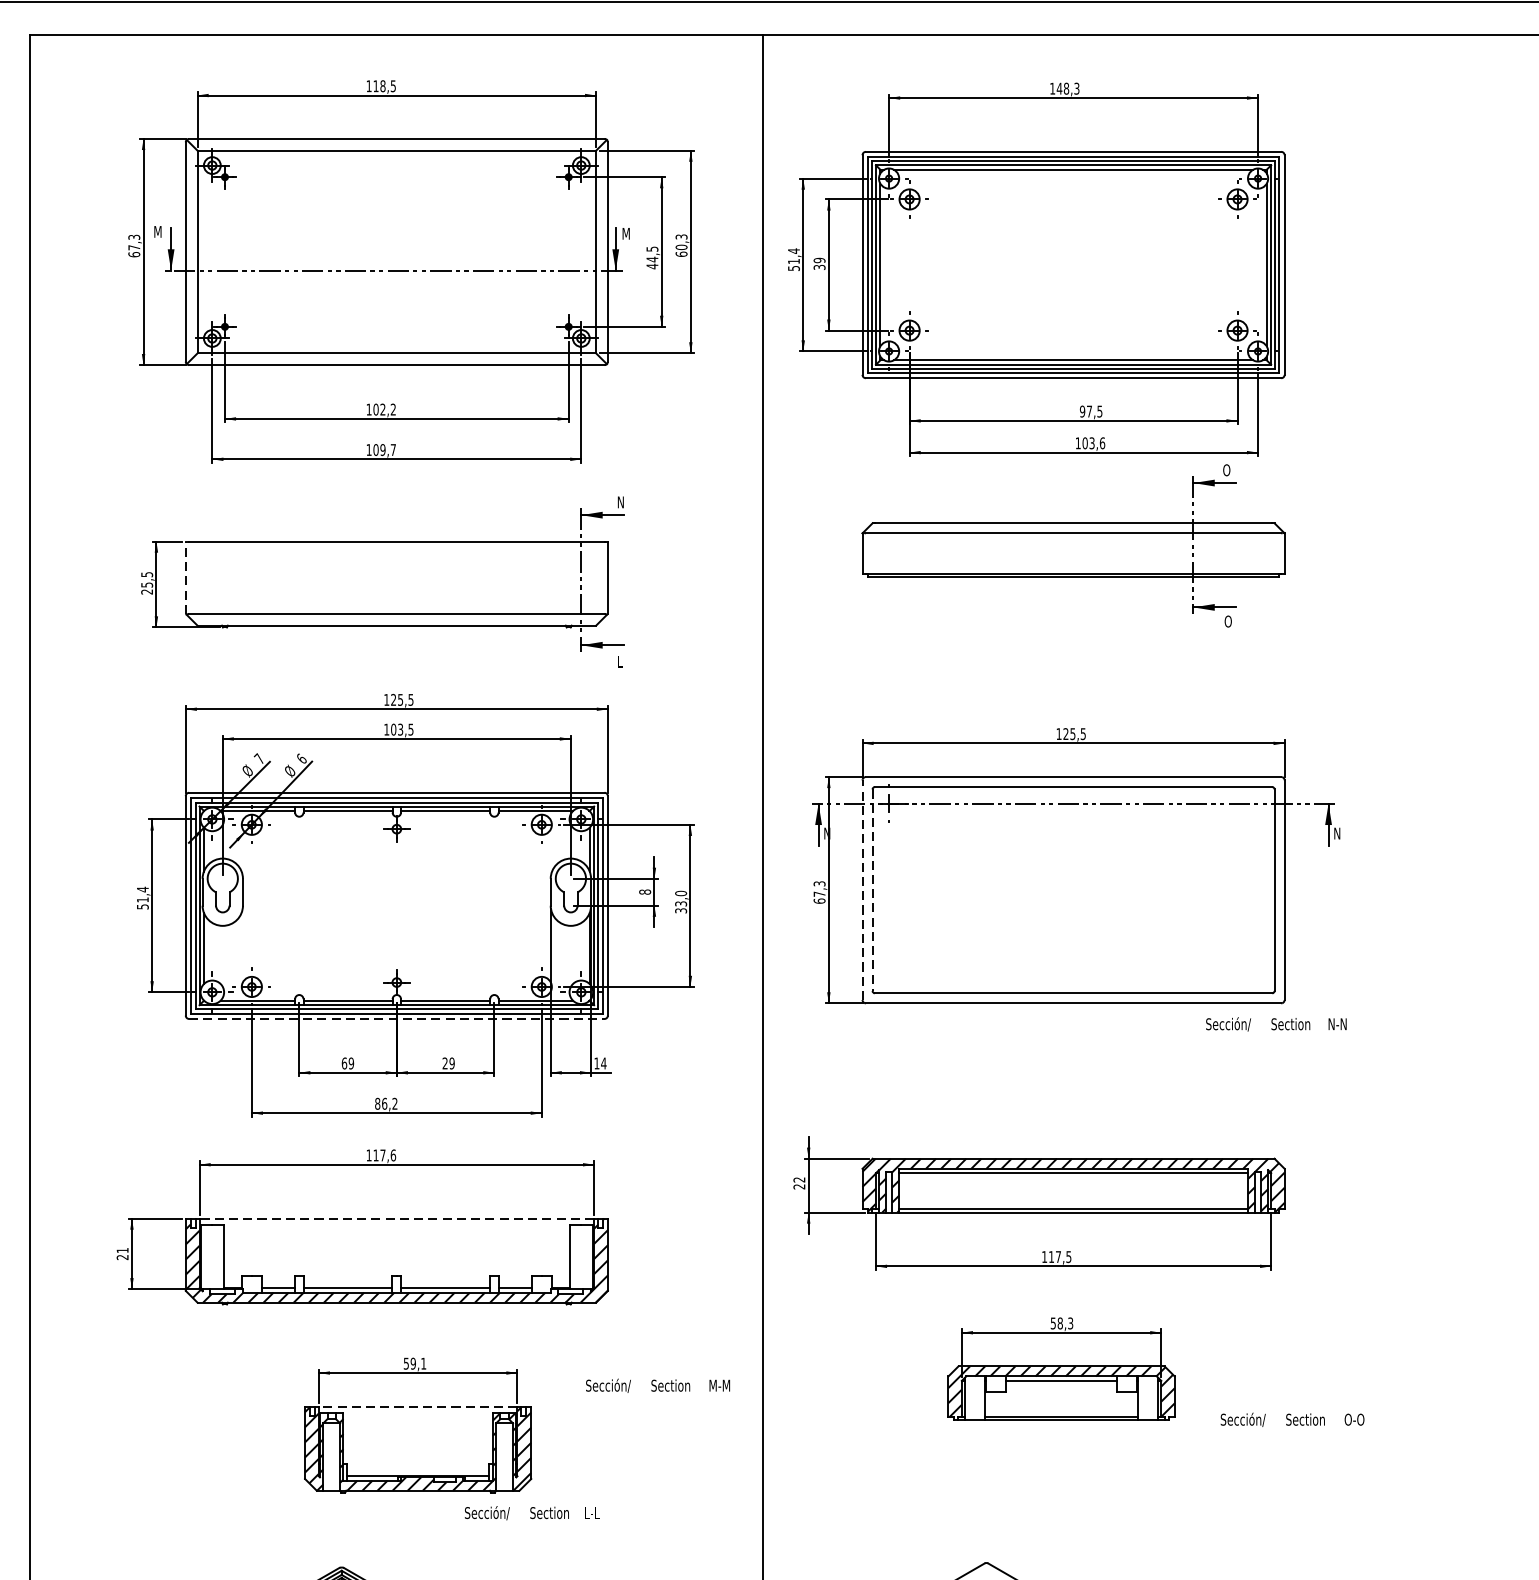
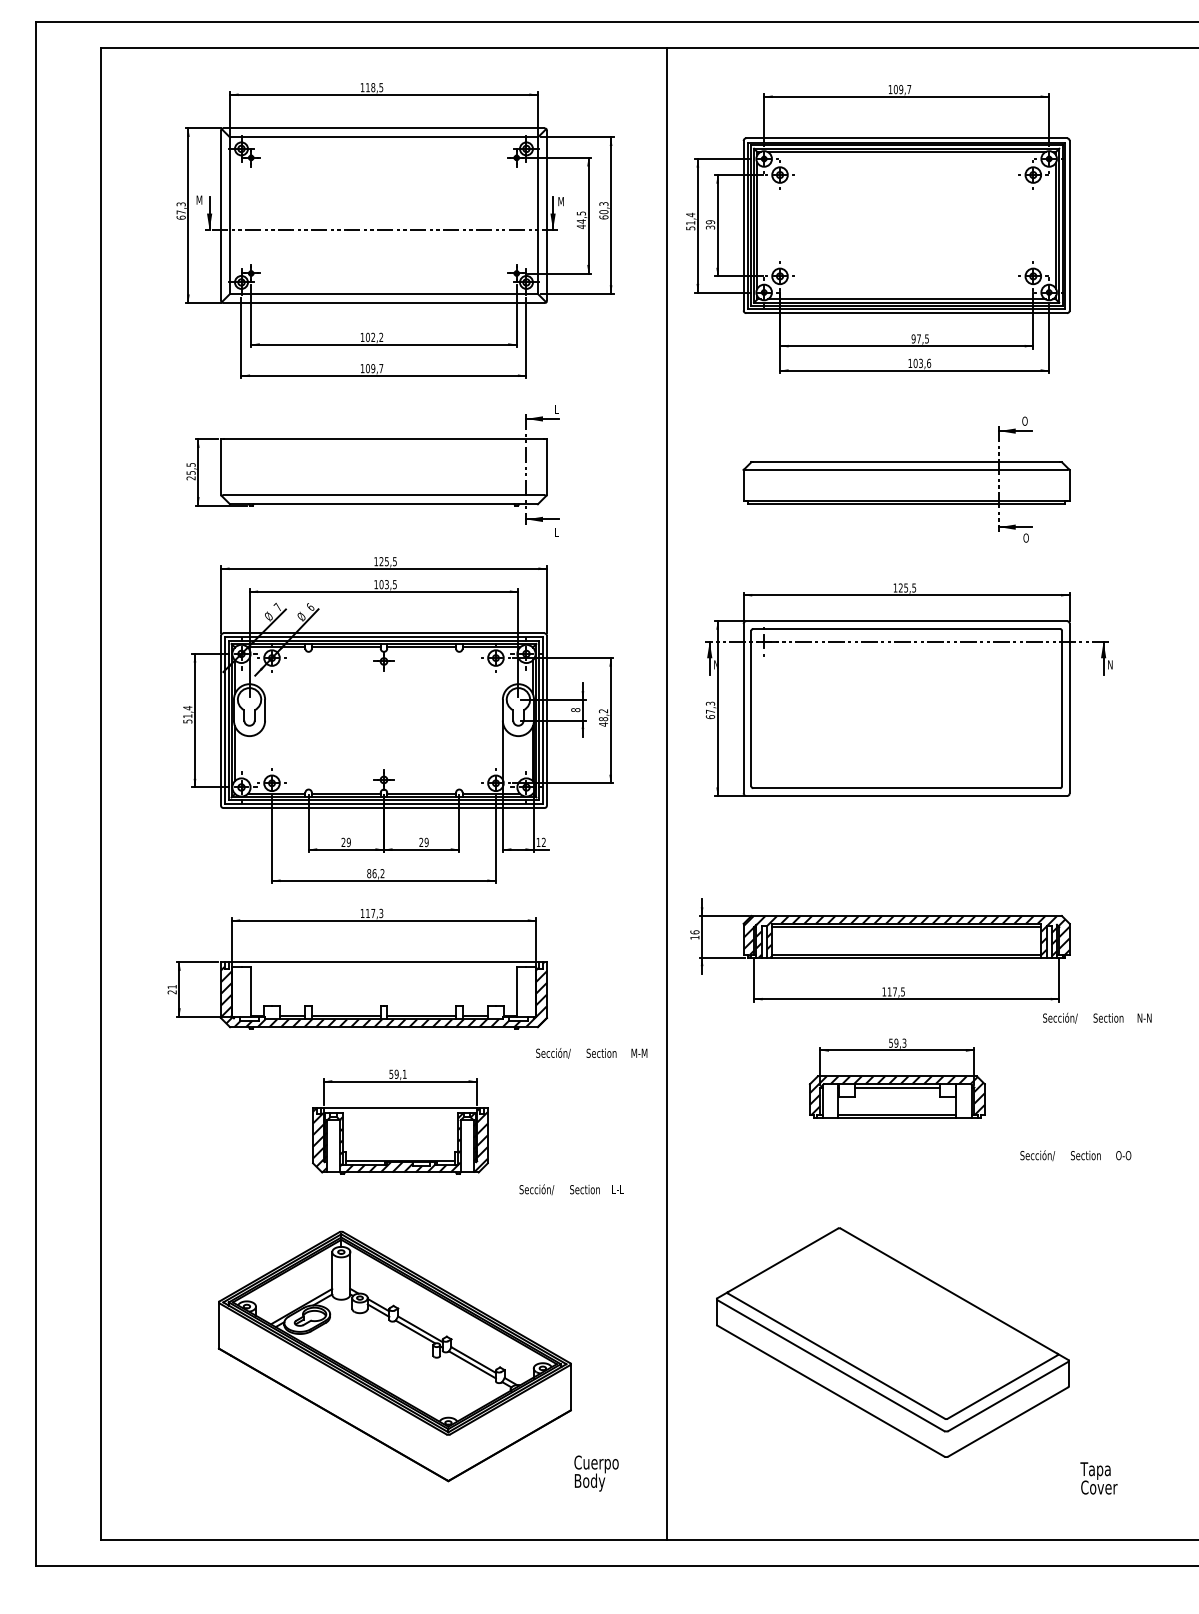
text: (1068, 88) -> (902, 89), 148,3 -> 109,7
text: (620, 501) -> (556, 408), N -> L
part: (1073, 545) -> (906, 479), moved
line: (185, 578) -> (220, 467), dashed -> solid
line: (862, 890) -> (743, 708), dashed -> solid
line: (872, 890) -> (751, 708), dashed -> solid
text: (681, 901) -> (603, 717), 33,0 -> 48,2
line: (397, 1019) -> (384, 808), dashed -> solid
text: (1276, 1023) -> (1097, 1017), moved
text: (603, 1062) -> (543, 841), 14 -> 12
text: (344, 1063) -> (343, 842), 69 -> 29
text: (393, 1155) -> (381, 913), 117,6 -> 117,3
text: (798, 1182) -> (694, 934), 22 -> 16
line: (396, 1218) -> (383, 962), dashed -> solid
text: (1060, 1323) -> (896, 1043), 58,3 -> 59,3
text: (657, 1385) -> (591, 1053), moved
line: (418, 1406) -> (400, 1107), dashed -> solid
text: (1292, 1419) -> (1075, 1155), moved
text: (532, 1512) -> (571, 1189), moved

